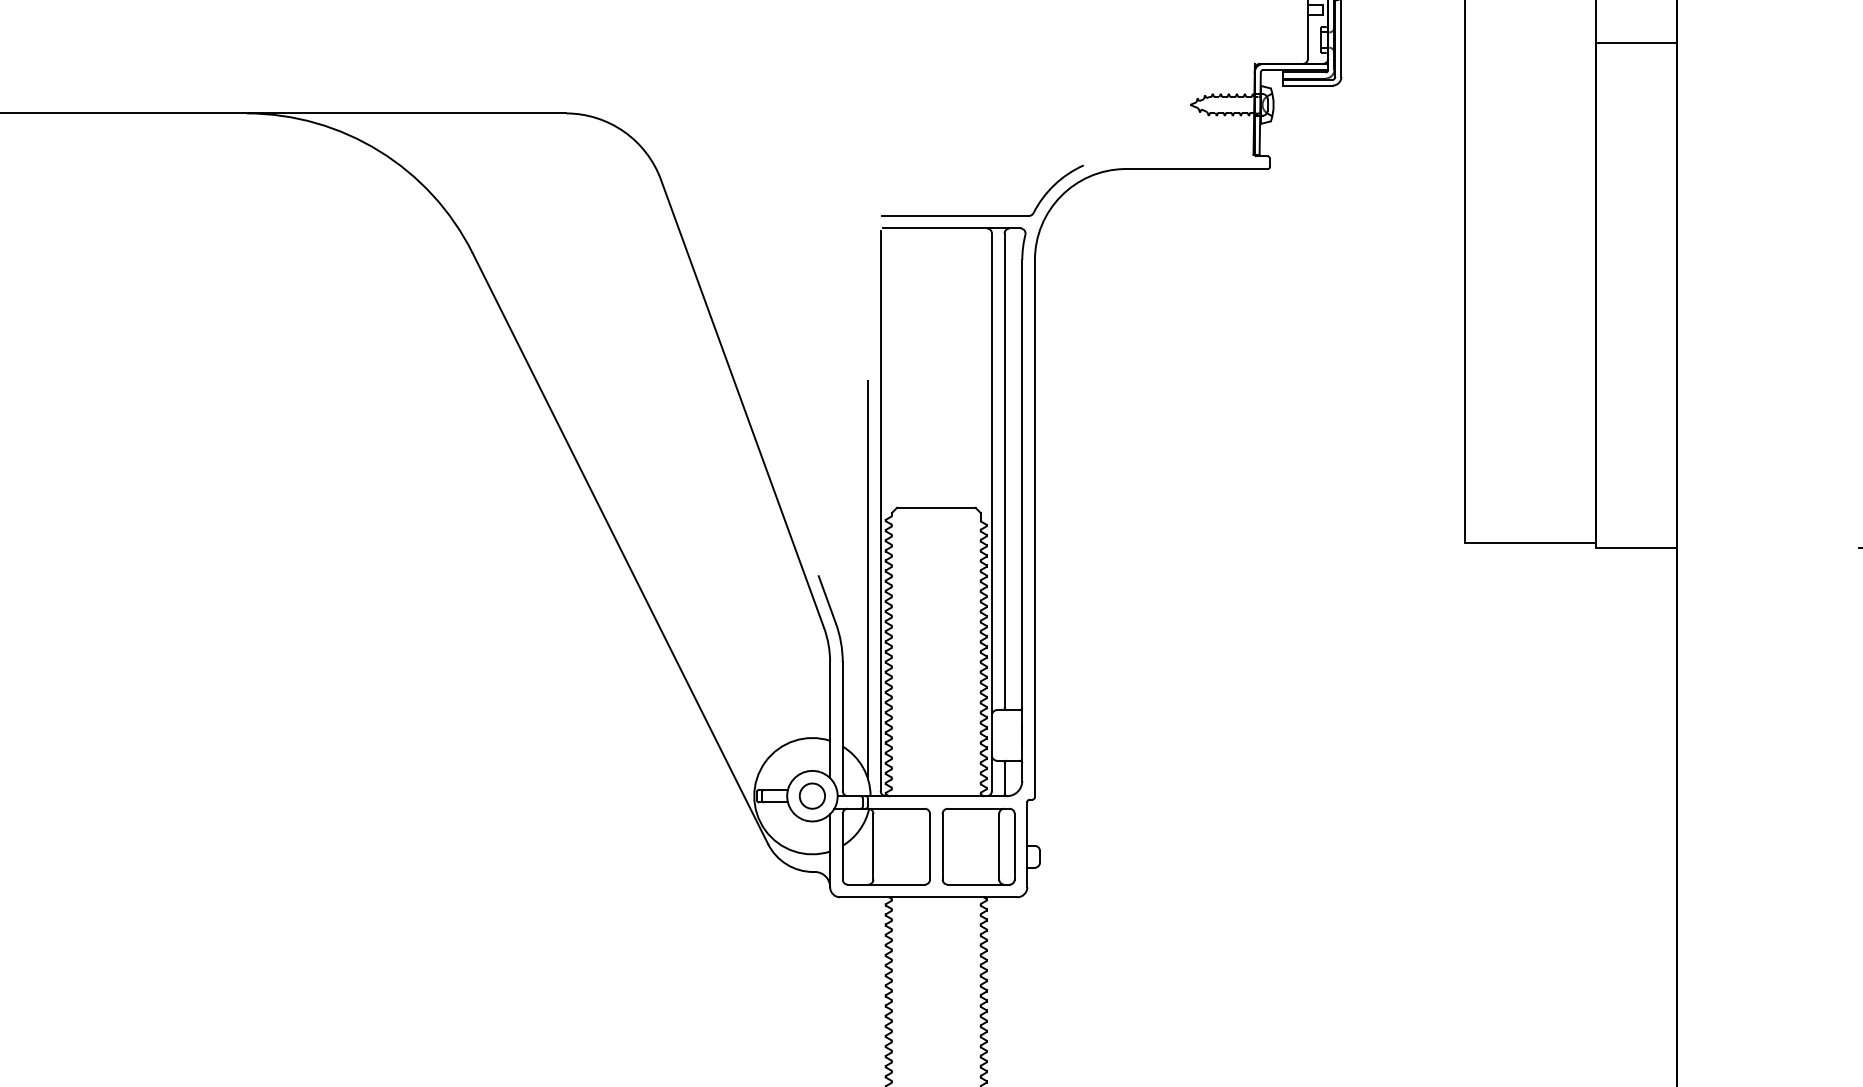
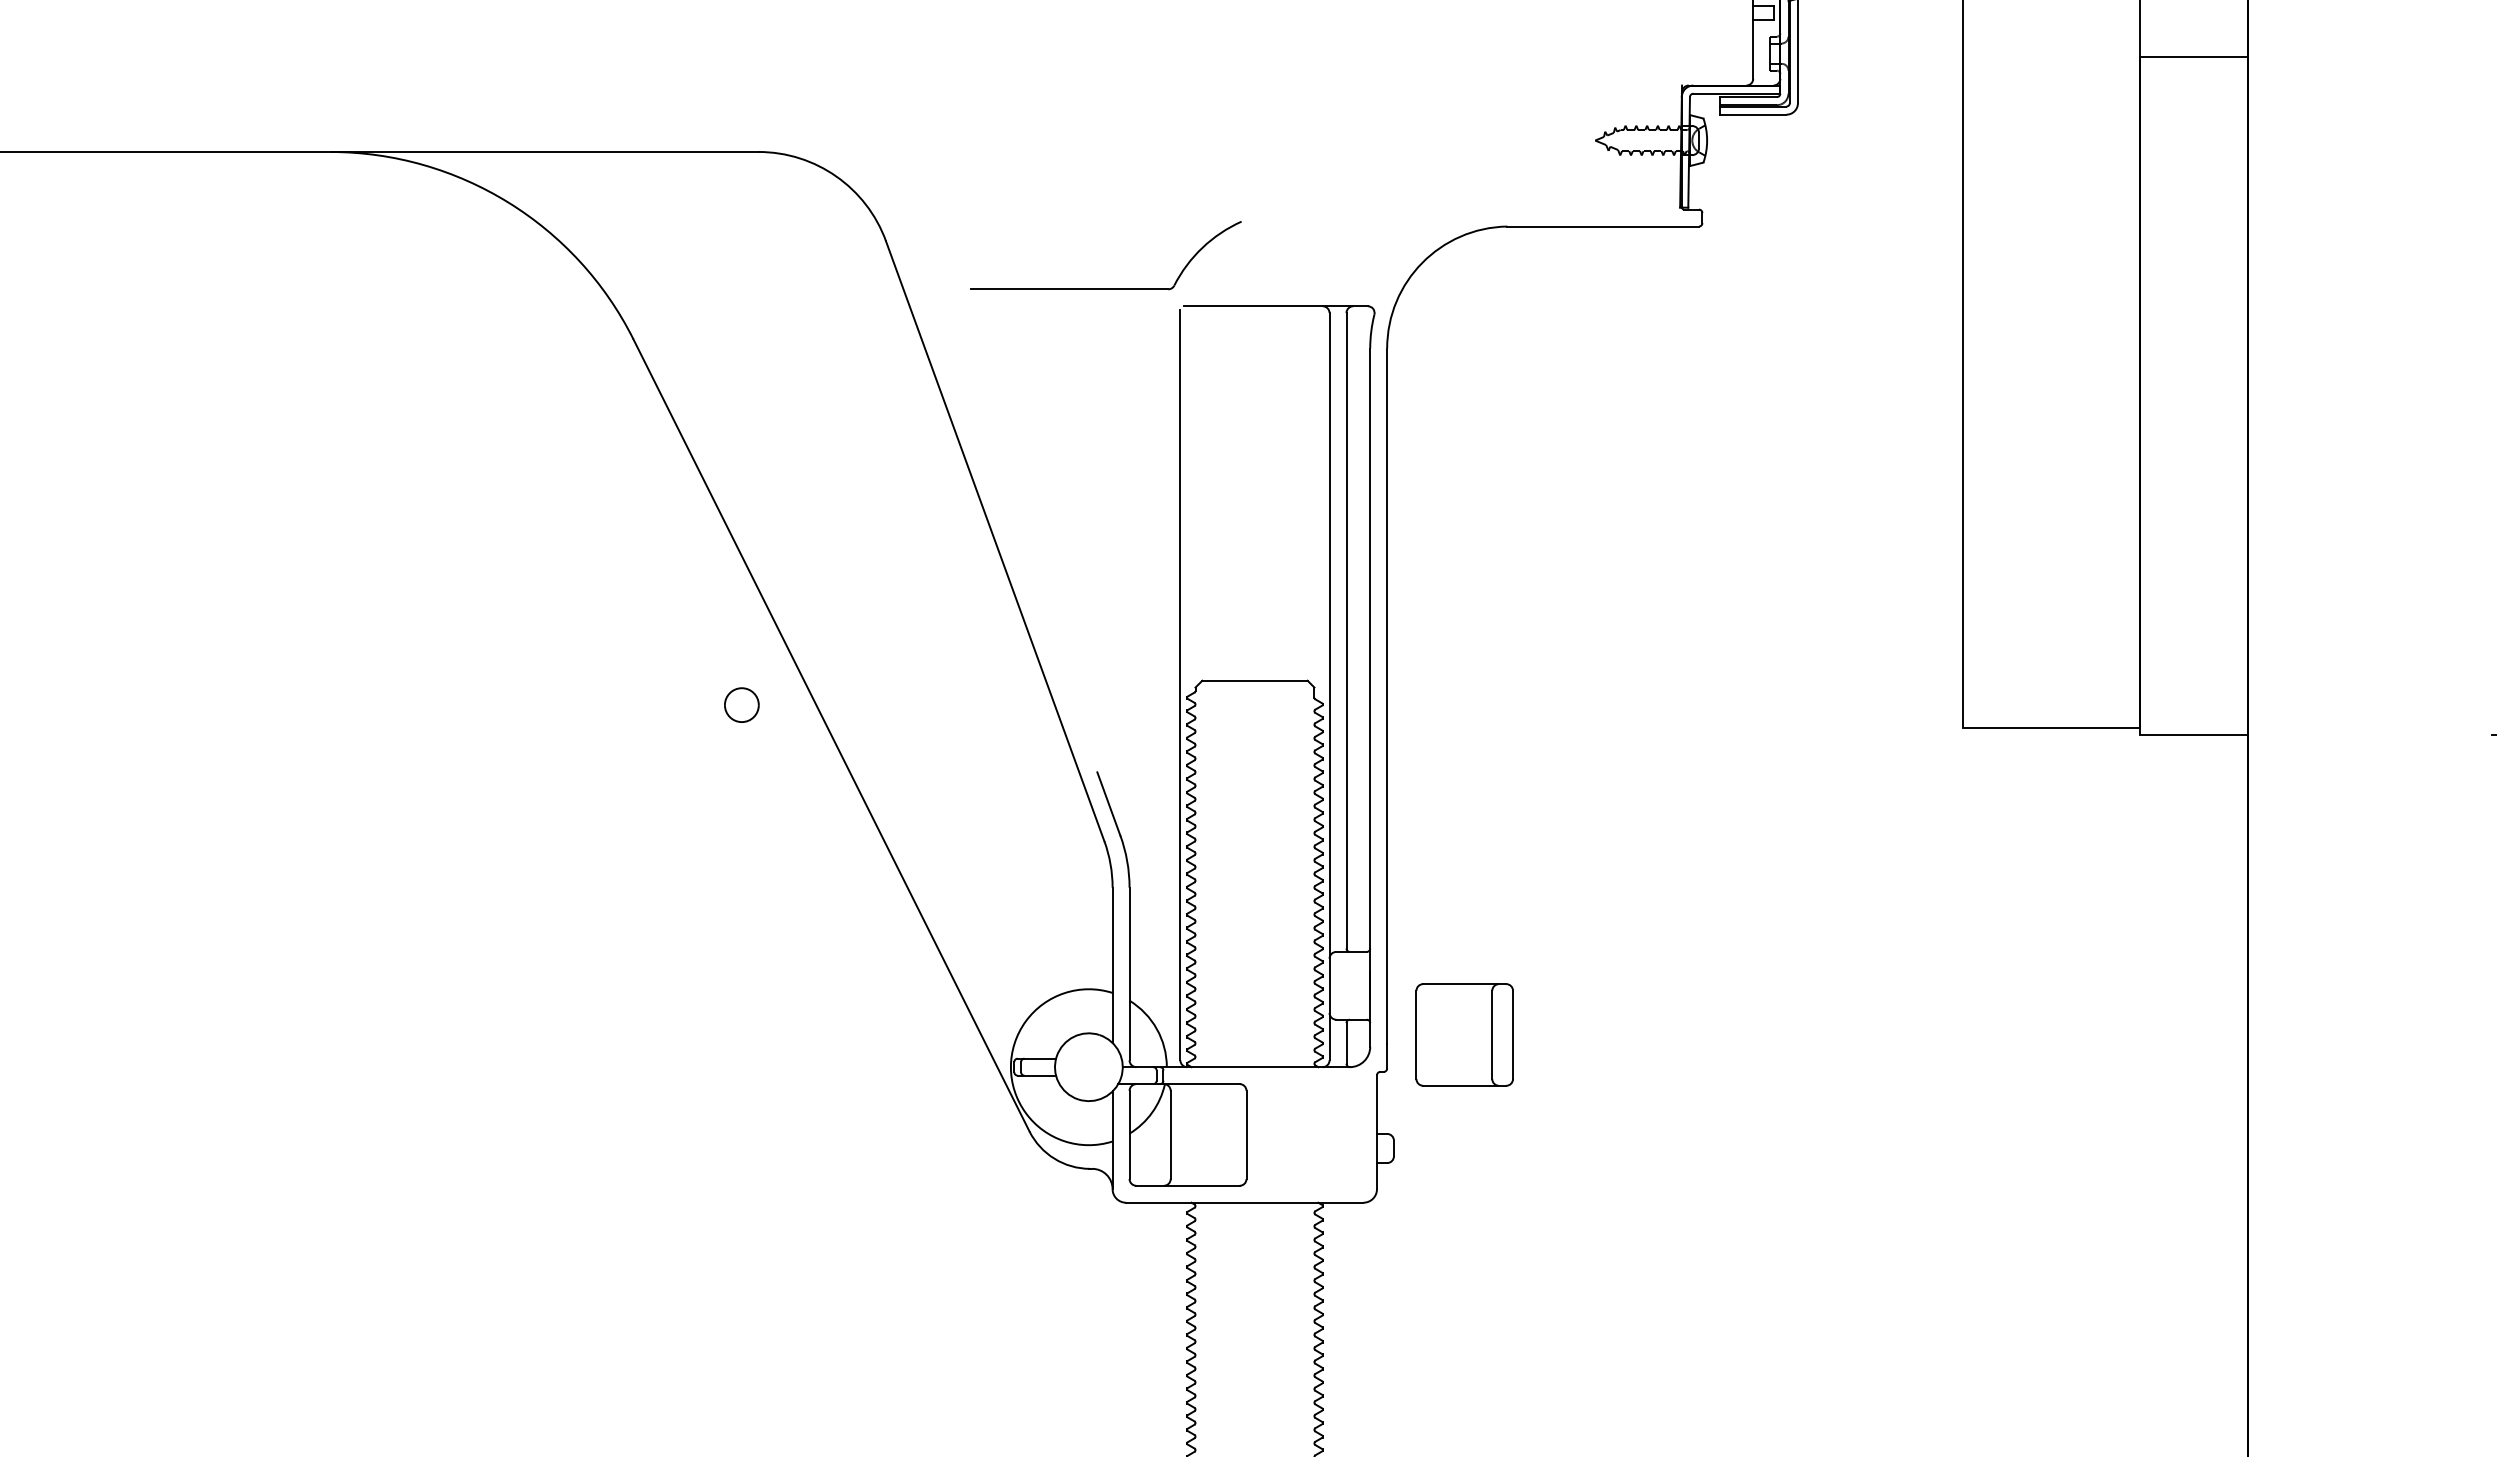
part: (982, 215) -> (1105, 288), moved
line: (868, 580) -> (1163, 777), removed
part: (812, 795) -> (741, 704), moved
part: (978, 846) -> (1464, 1034), moved

